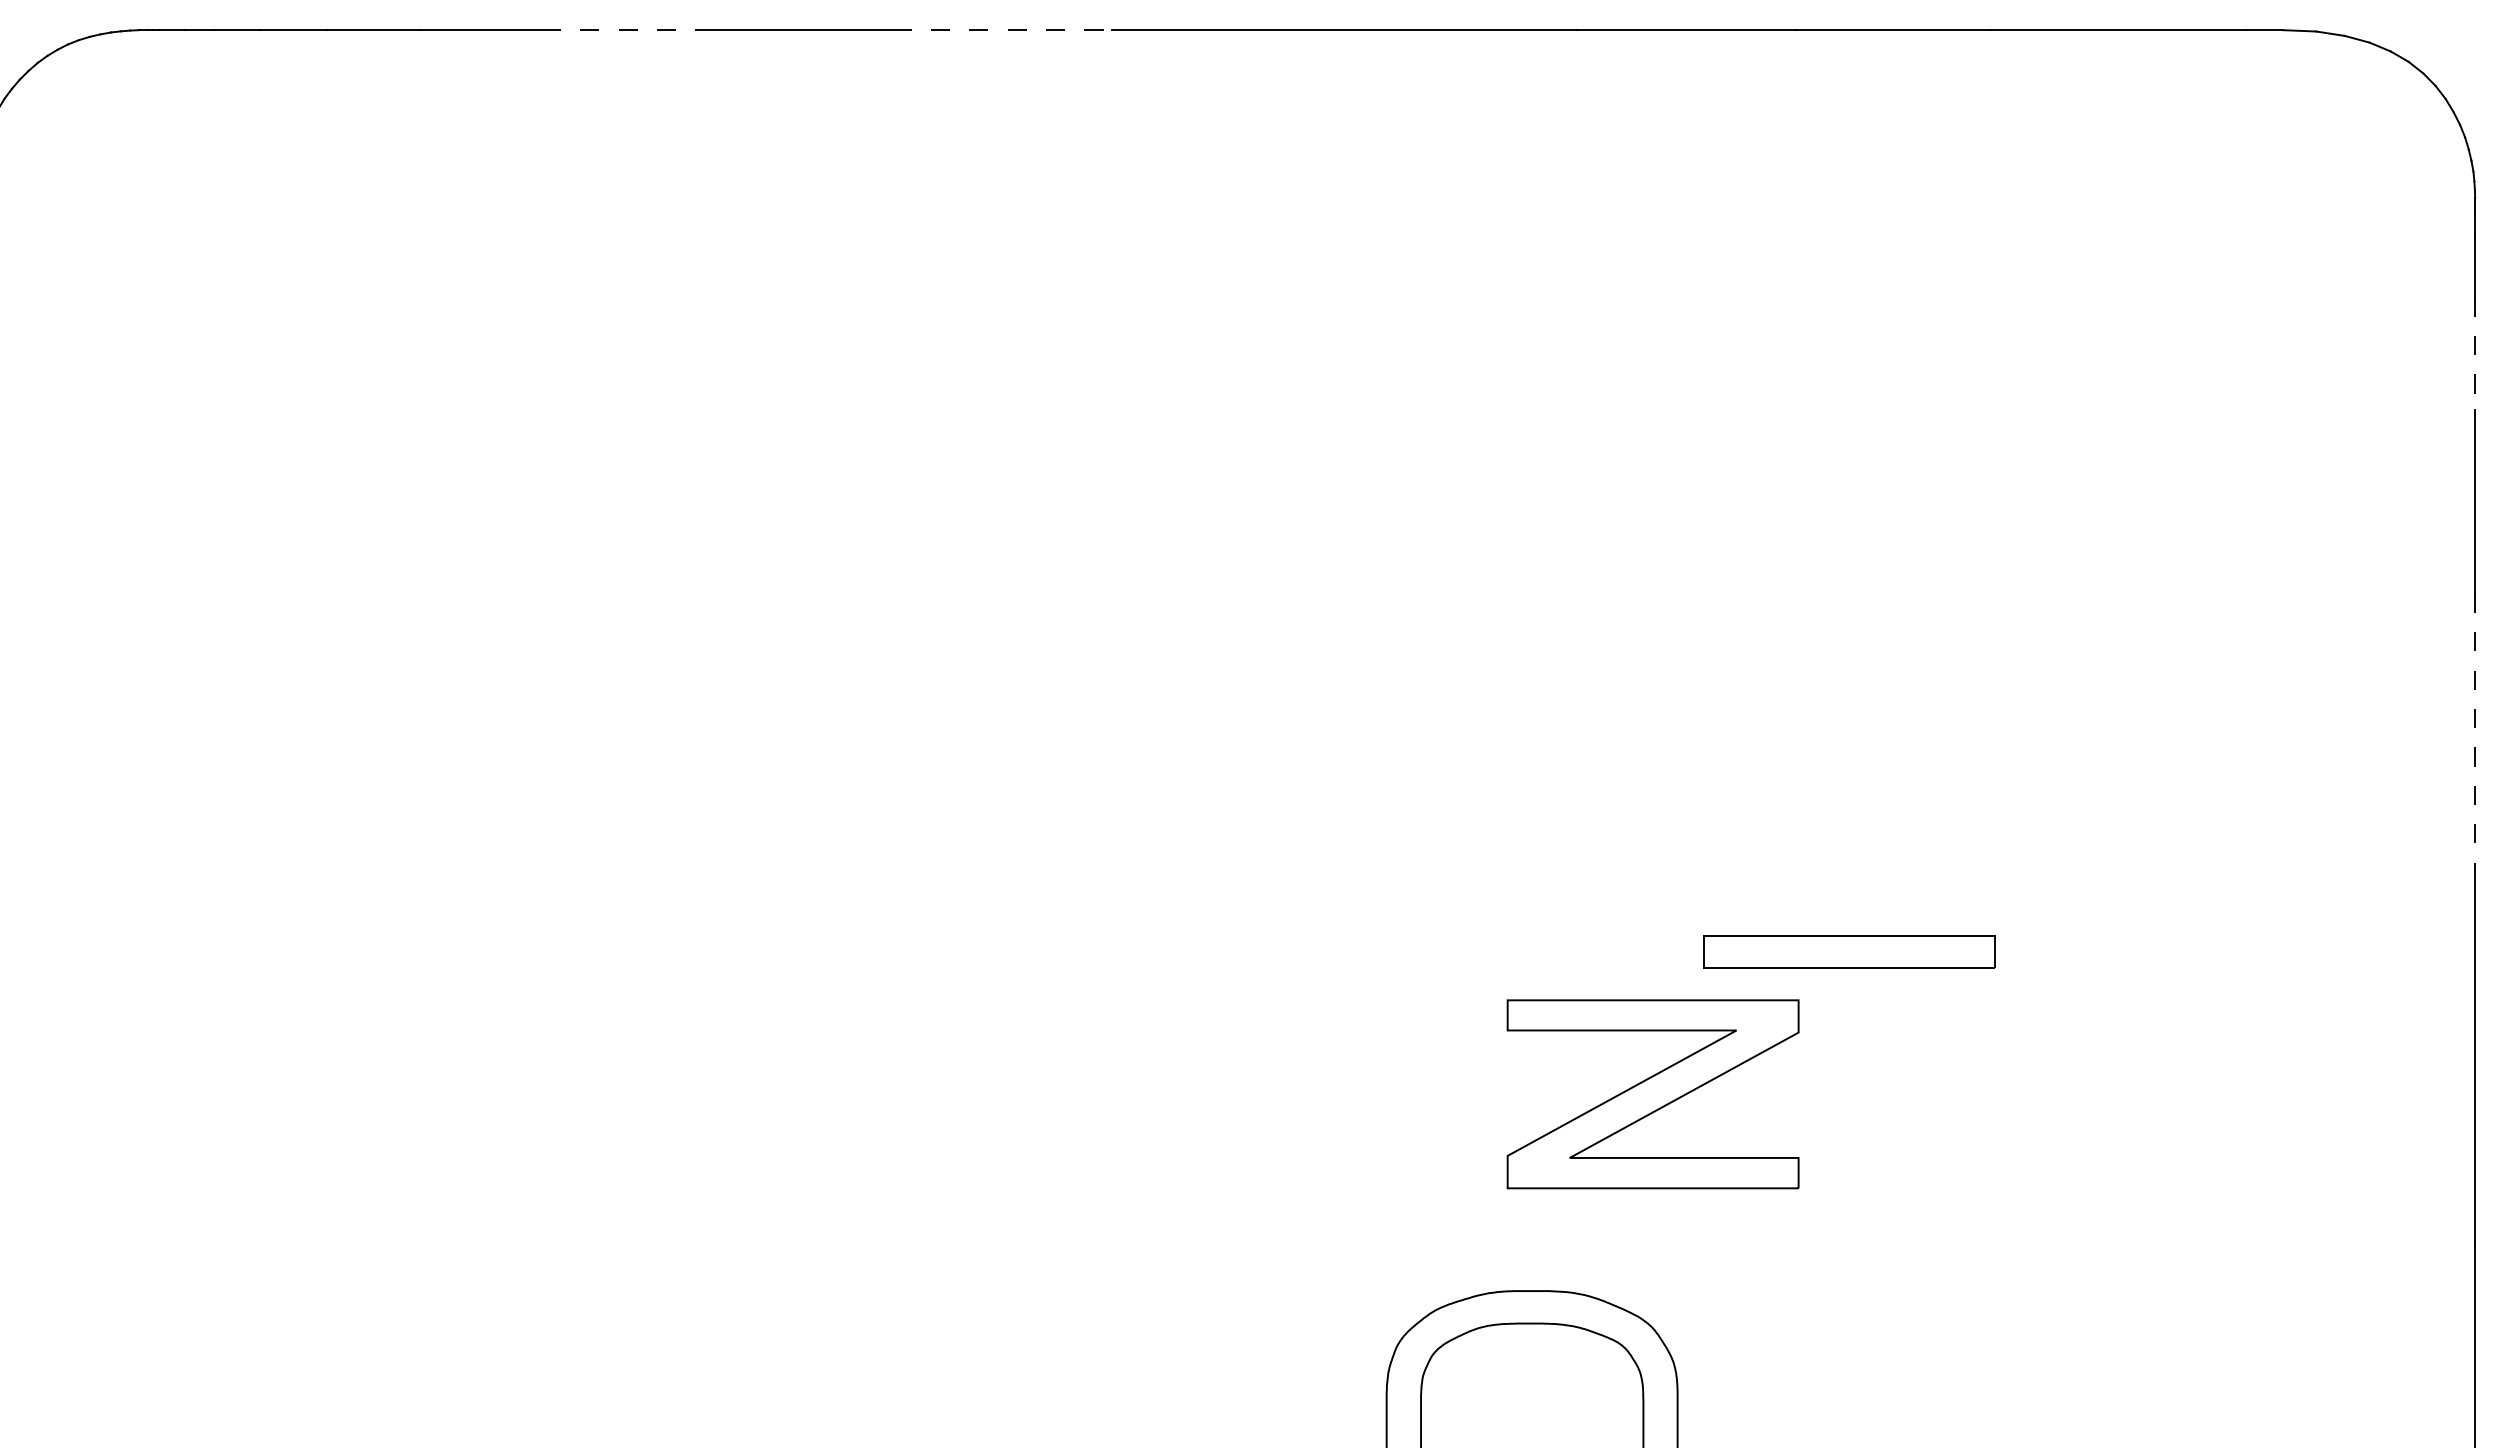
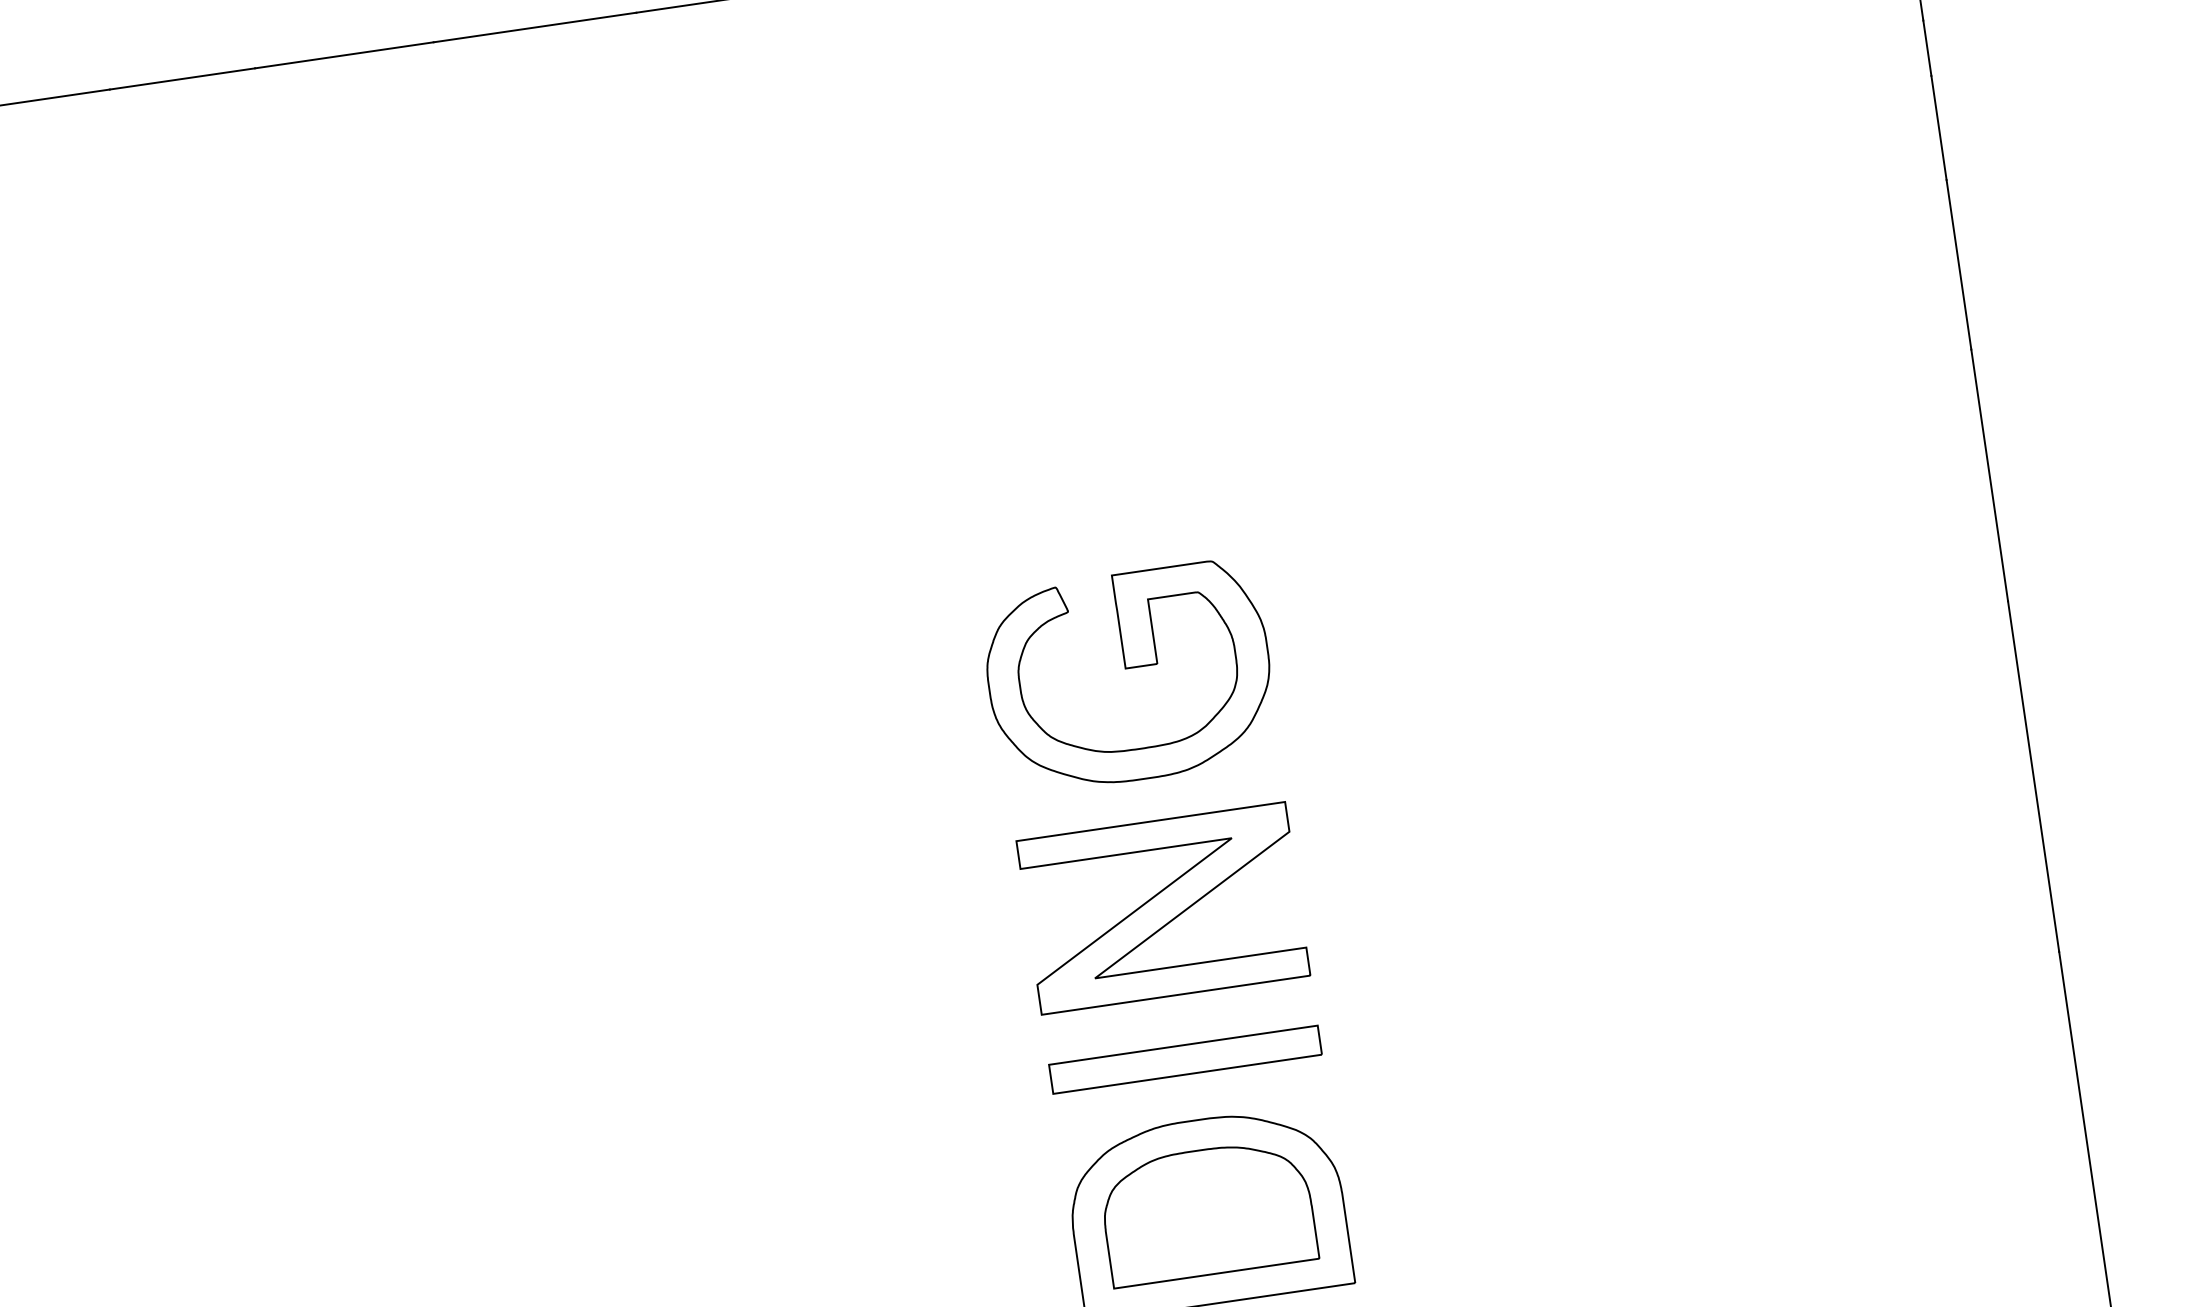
line: (620, 30) -> (182, 79), dashed -> solid
line: (1002, 30) -> (535, 27), dashed -> solid
line: (2475, 354) -> (1939, 128), dashed -> solid
line: (2475, 730) -> (1990, 475), dashed -> solid
part: (1531, 802) -> (1127, 669), added
part: (1849, 951) -> (1185, 1059), moved
part: (1652, 1094) -> (1162, 908), moved

